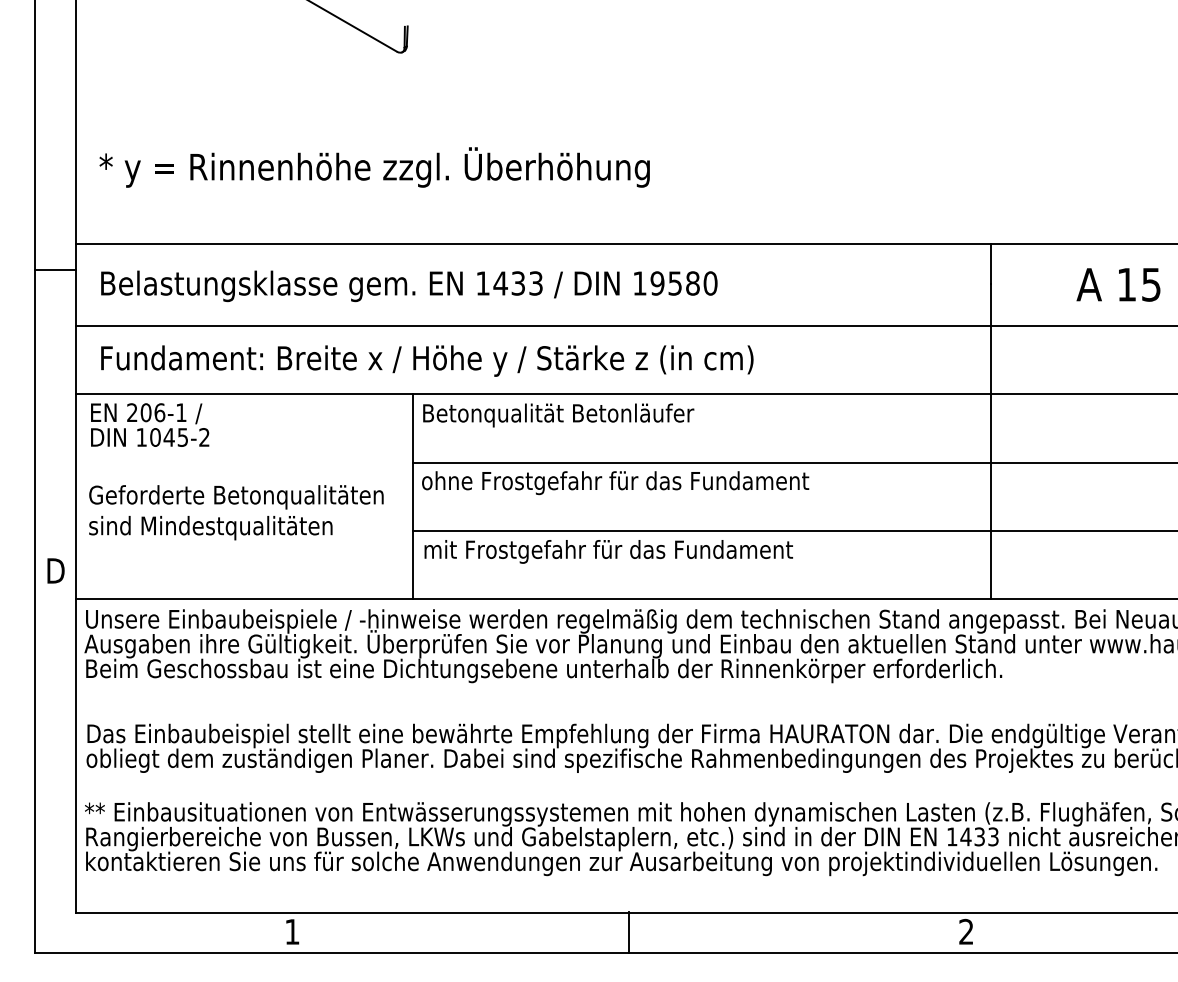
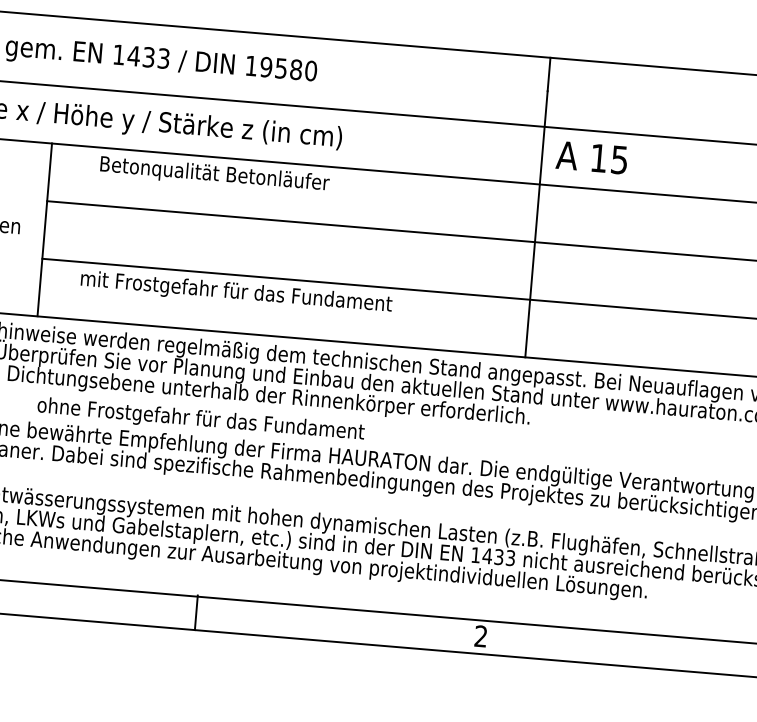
text: (1118, 284) -> (591, 157), moved
text: (558, 415) -> (214, 175), moved
text: (615, 483) -> (200, 420), moved
text: (608, 551) -> (236, 292), moved

